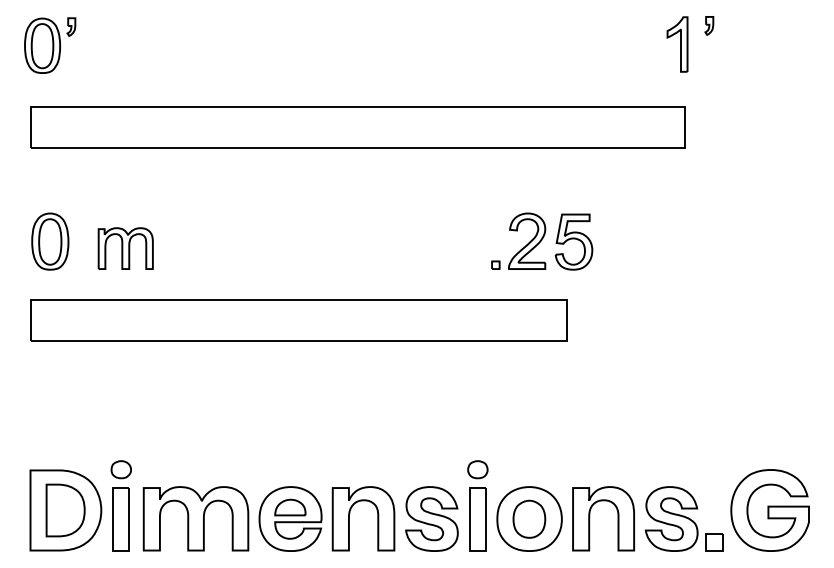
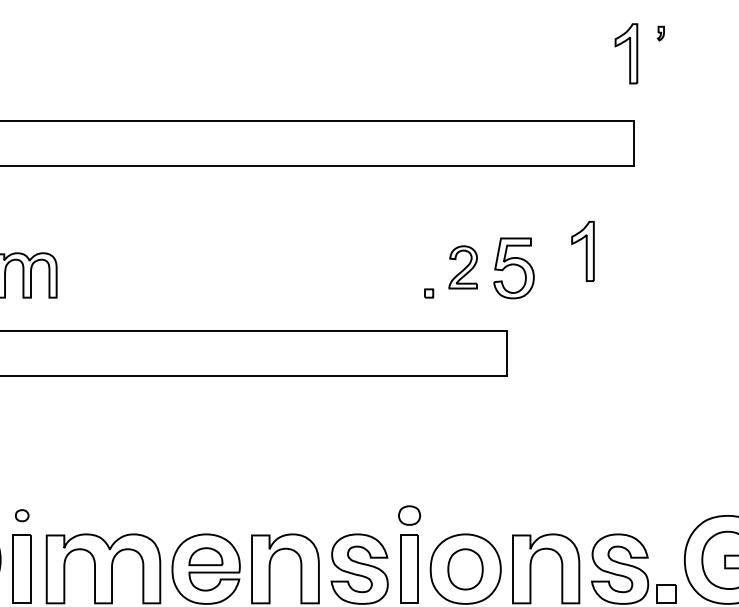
part: (709, 25) -> (661, 33), size x0.7
part: (637, 226) -> (582, 251), added
part: (527, 240) -> (463, 266), size x0.7
part: (120, 469) -> (21, 515), size x0.6

